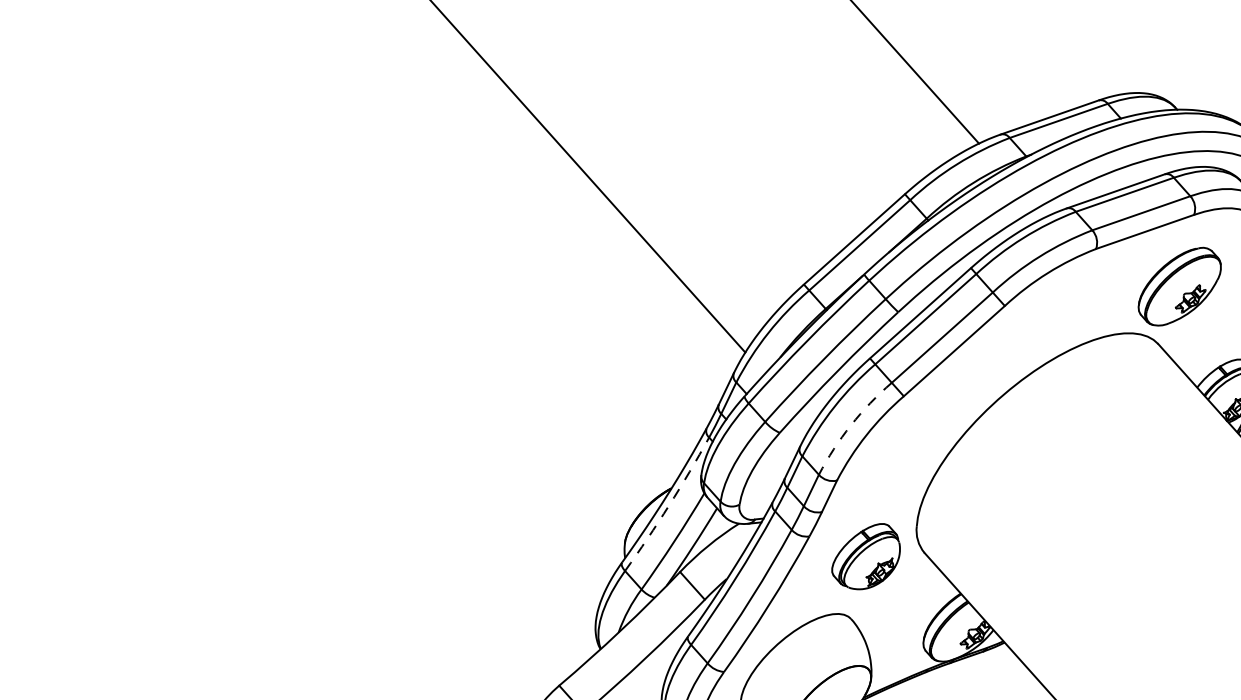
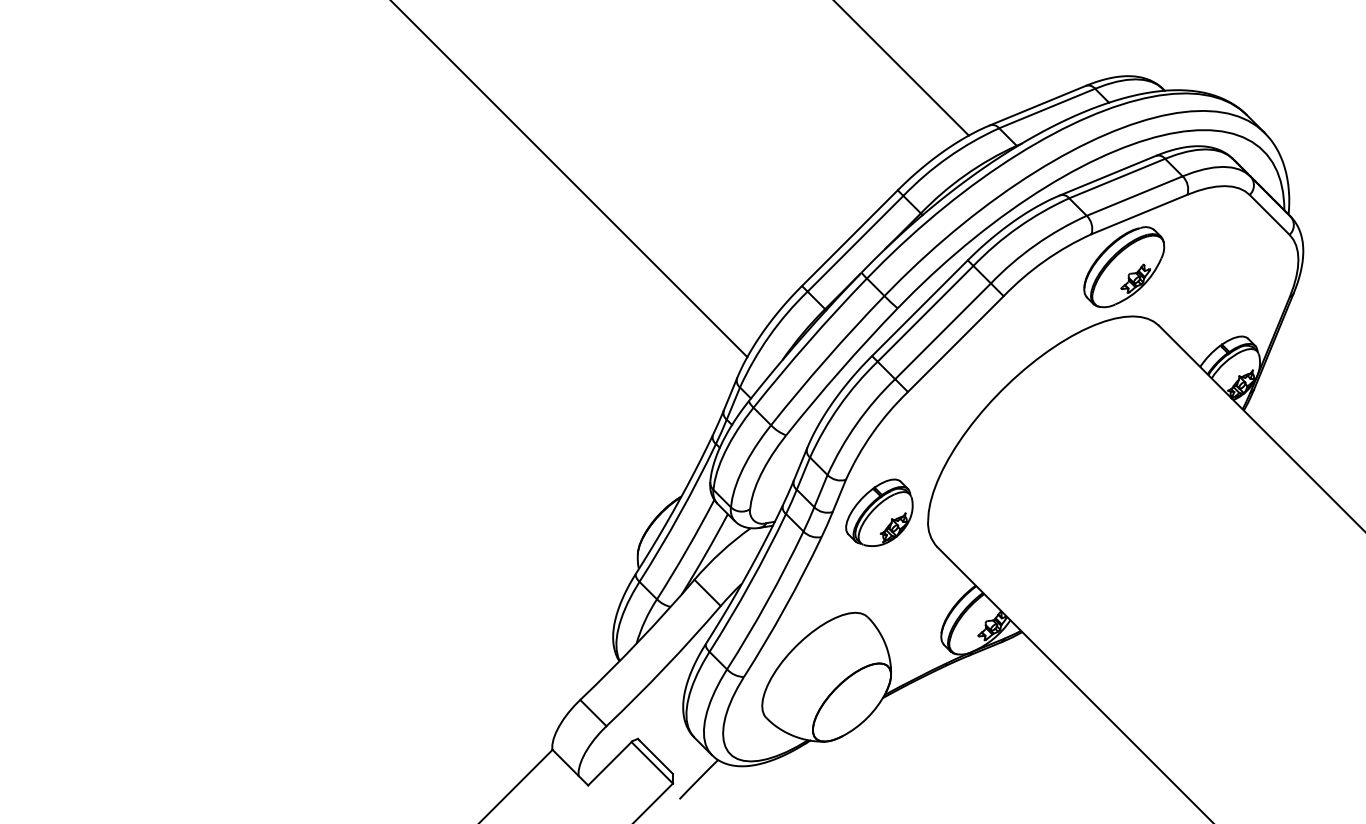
part: (1180, 287) -> (1124, 267), moved
arc: (850, 424) -> (856, 423), dashed -> solid
arc: (668, 505) -> (679, 514), dashed -> solid
part: (866, 556) -> (879, 512), moved

